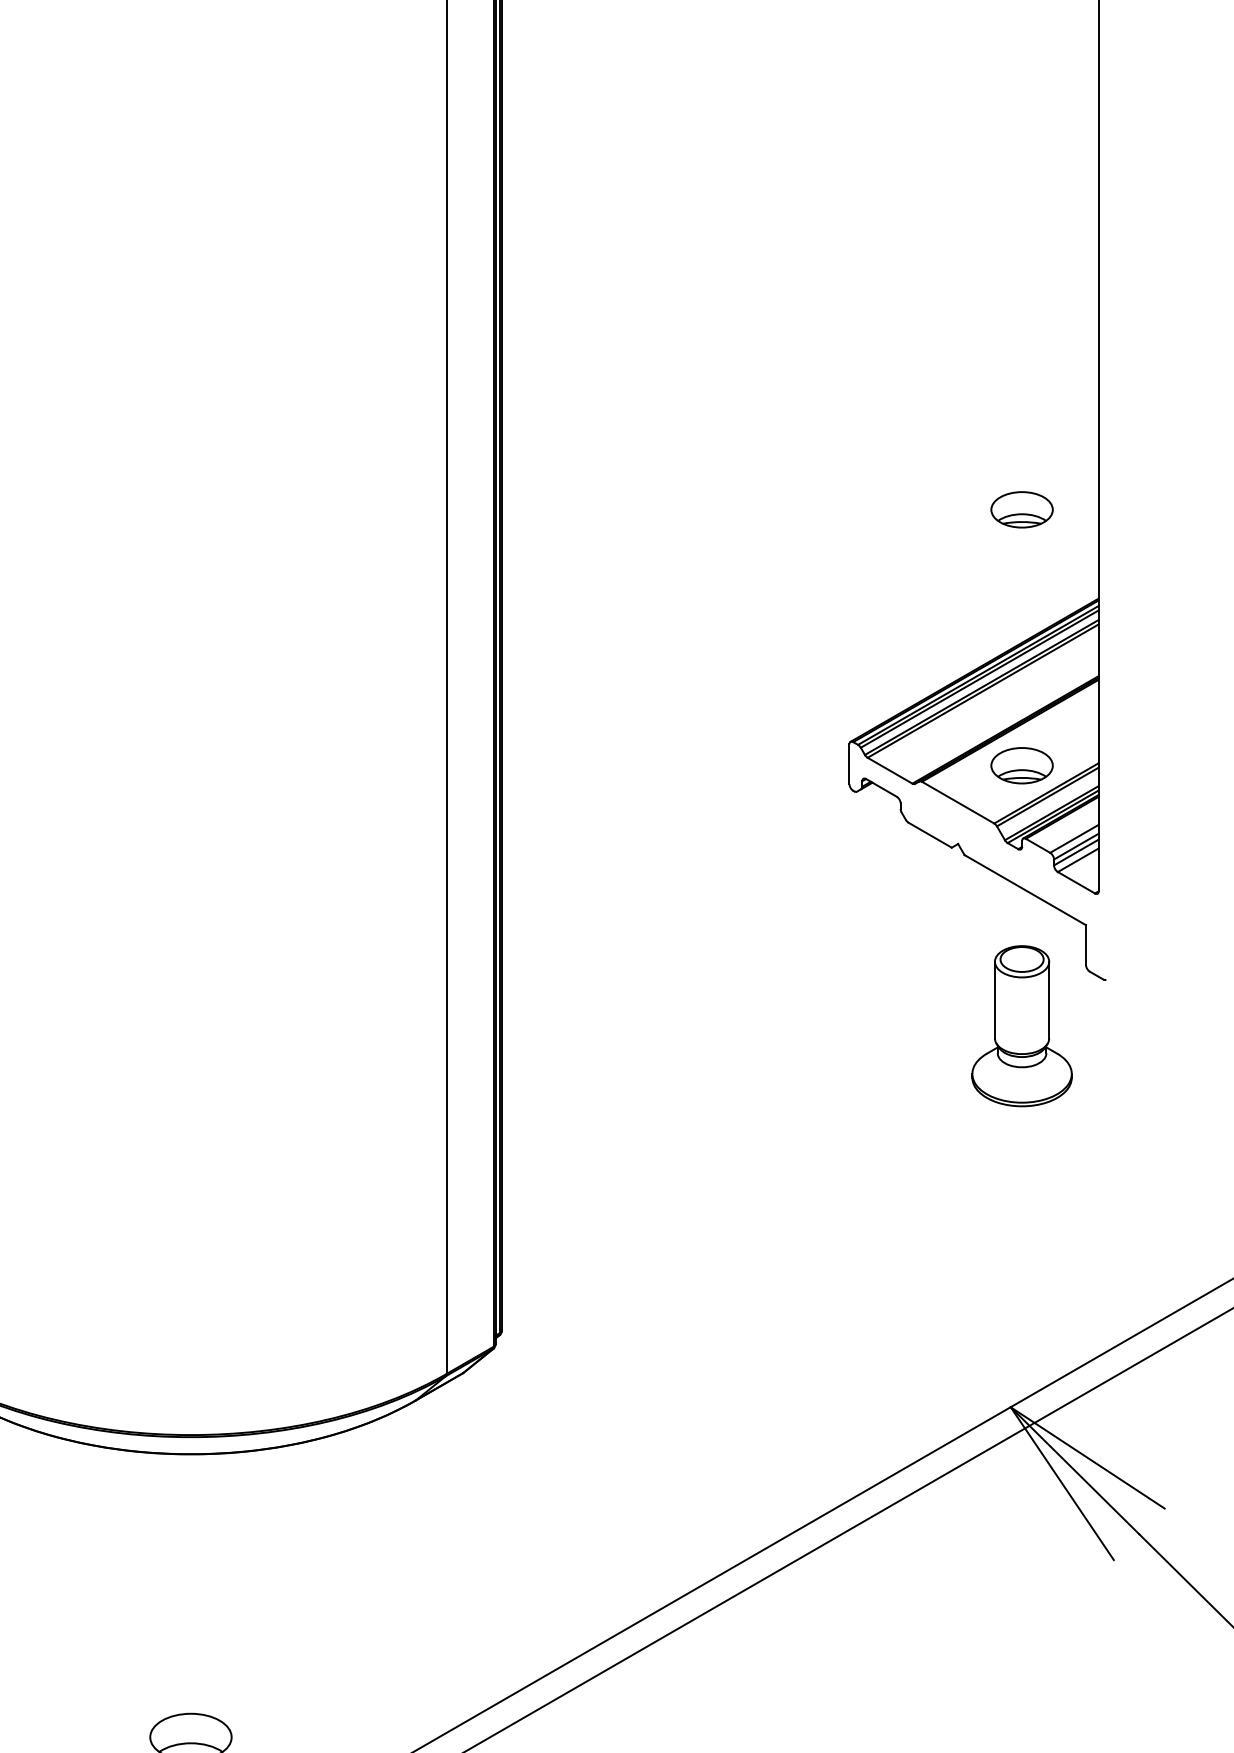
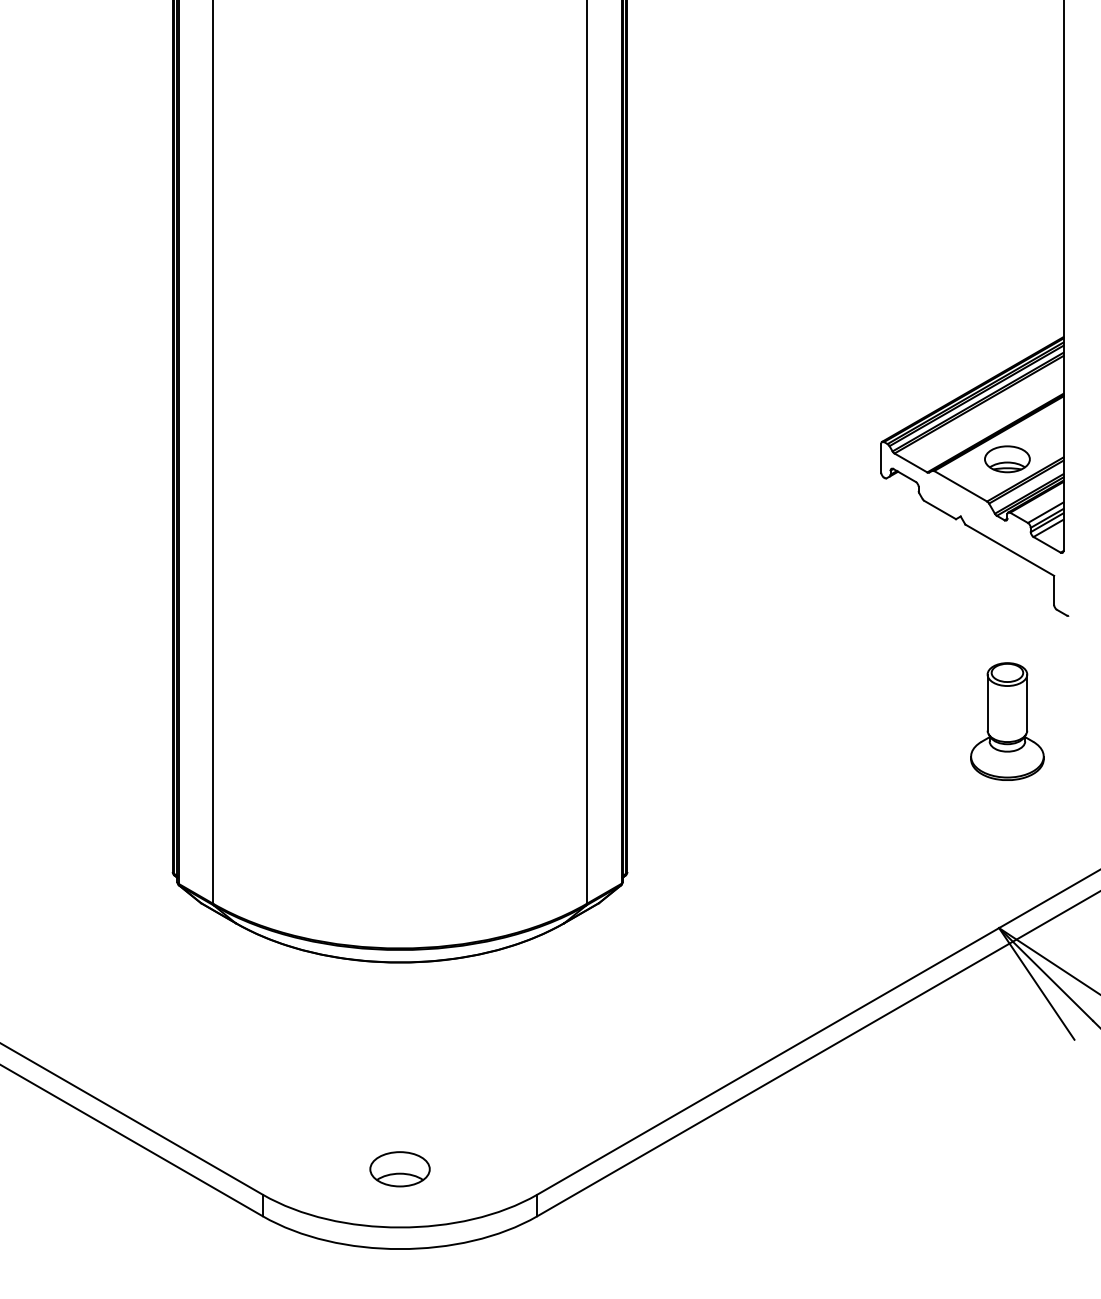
part: (1022, 510) -> (1007, 272), removed
part: (1022, 1025) -> (1007, 721), moved

